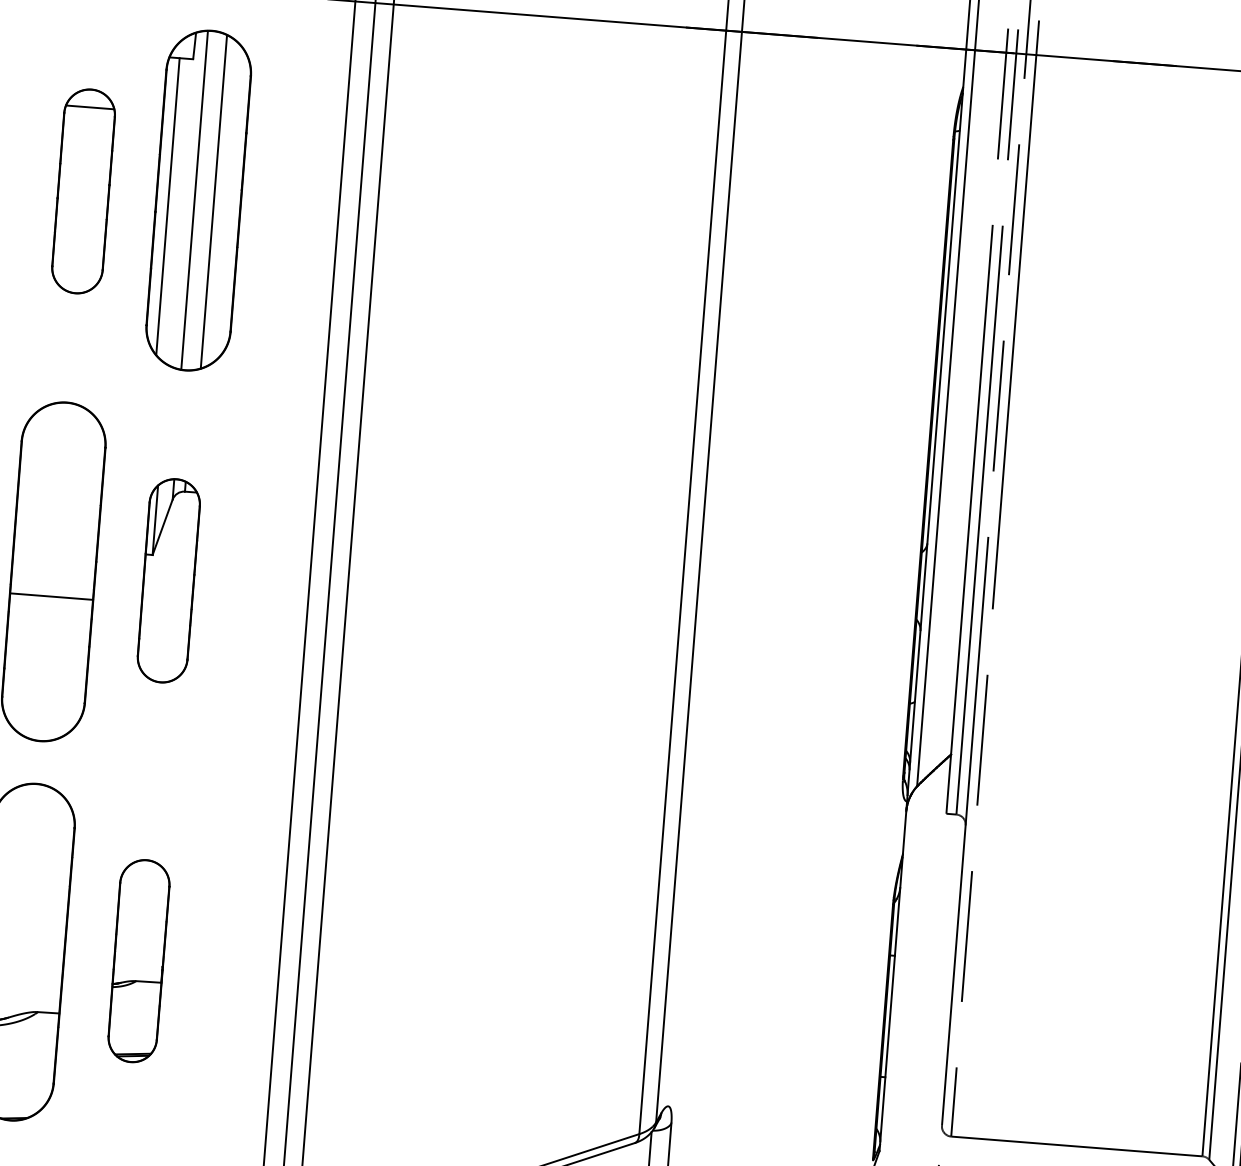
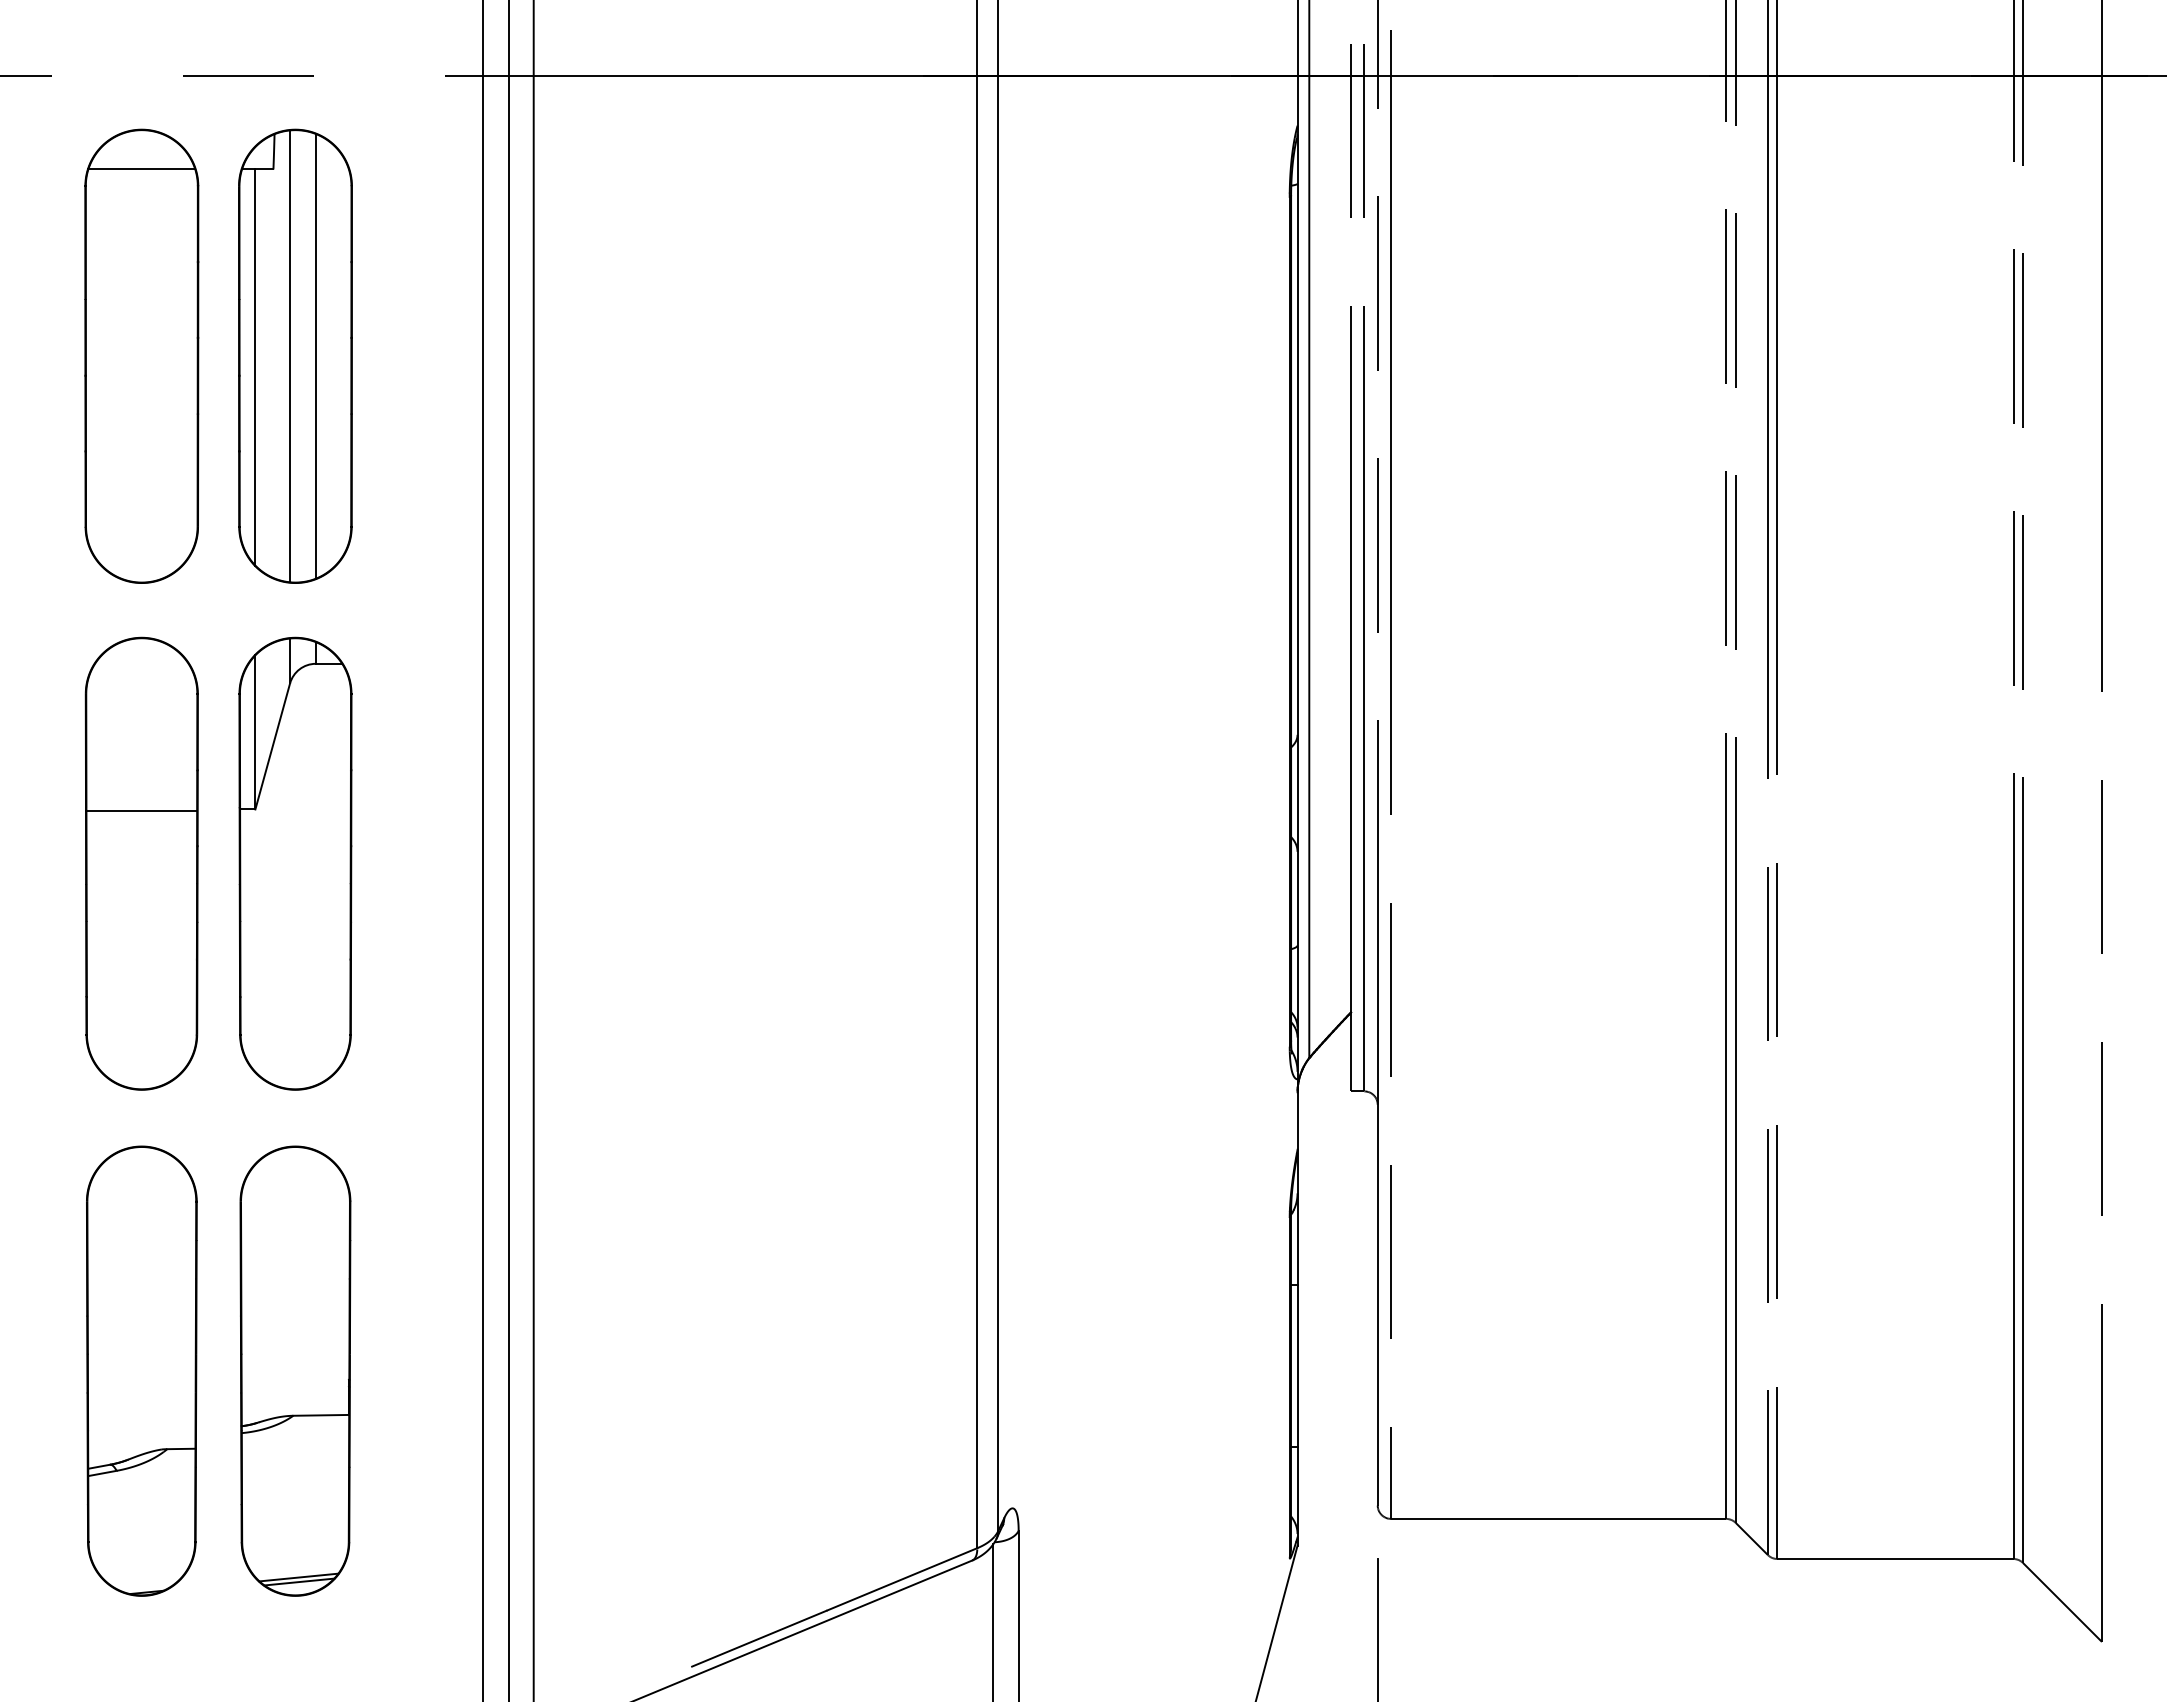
part: (83, 190) -> (141, 355), size x1.67
part: (168, 580) -> (295, 863), size x1.67
line: (51, 596) -> (141, 810), moved
part: (138, 960) -> (295, 1370), size x1.67

